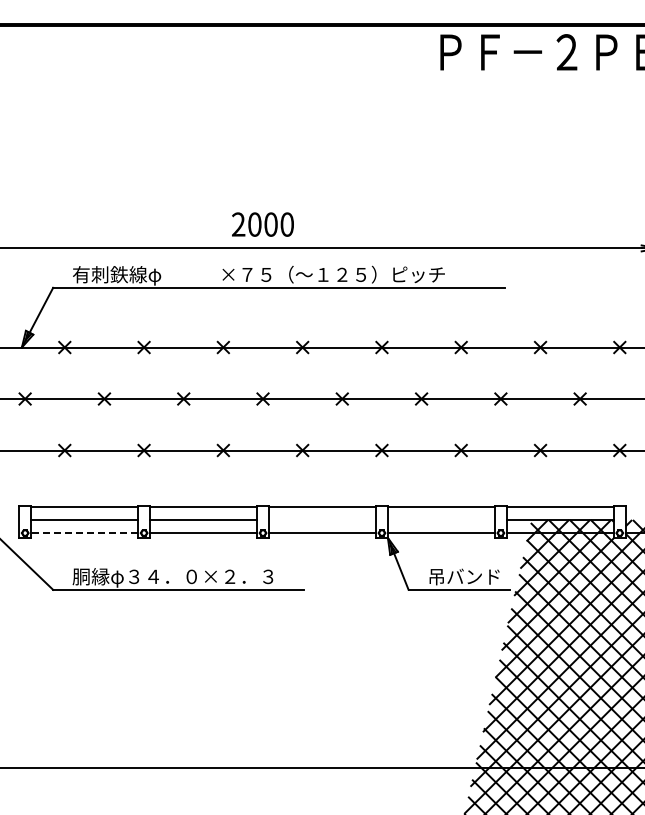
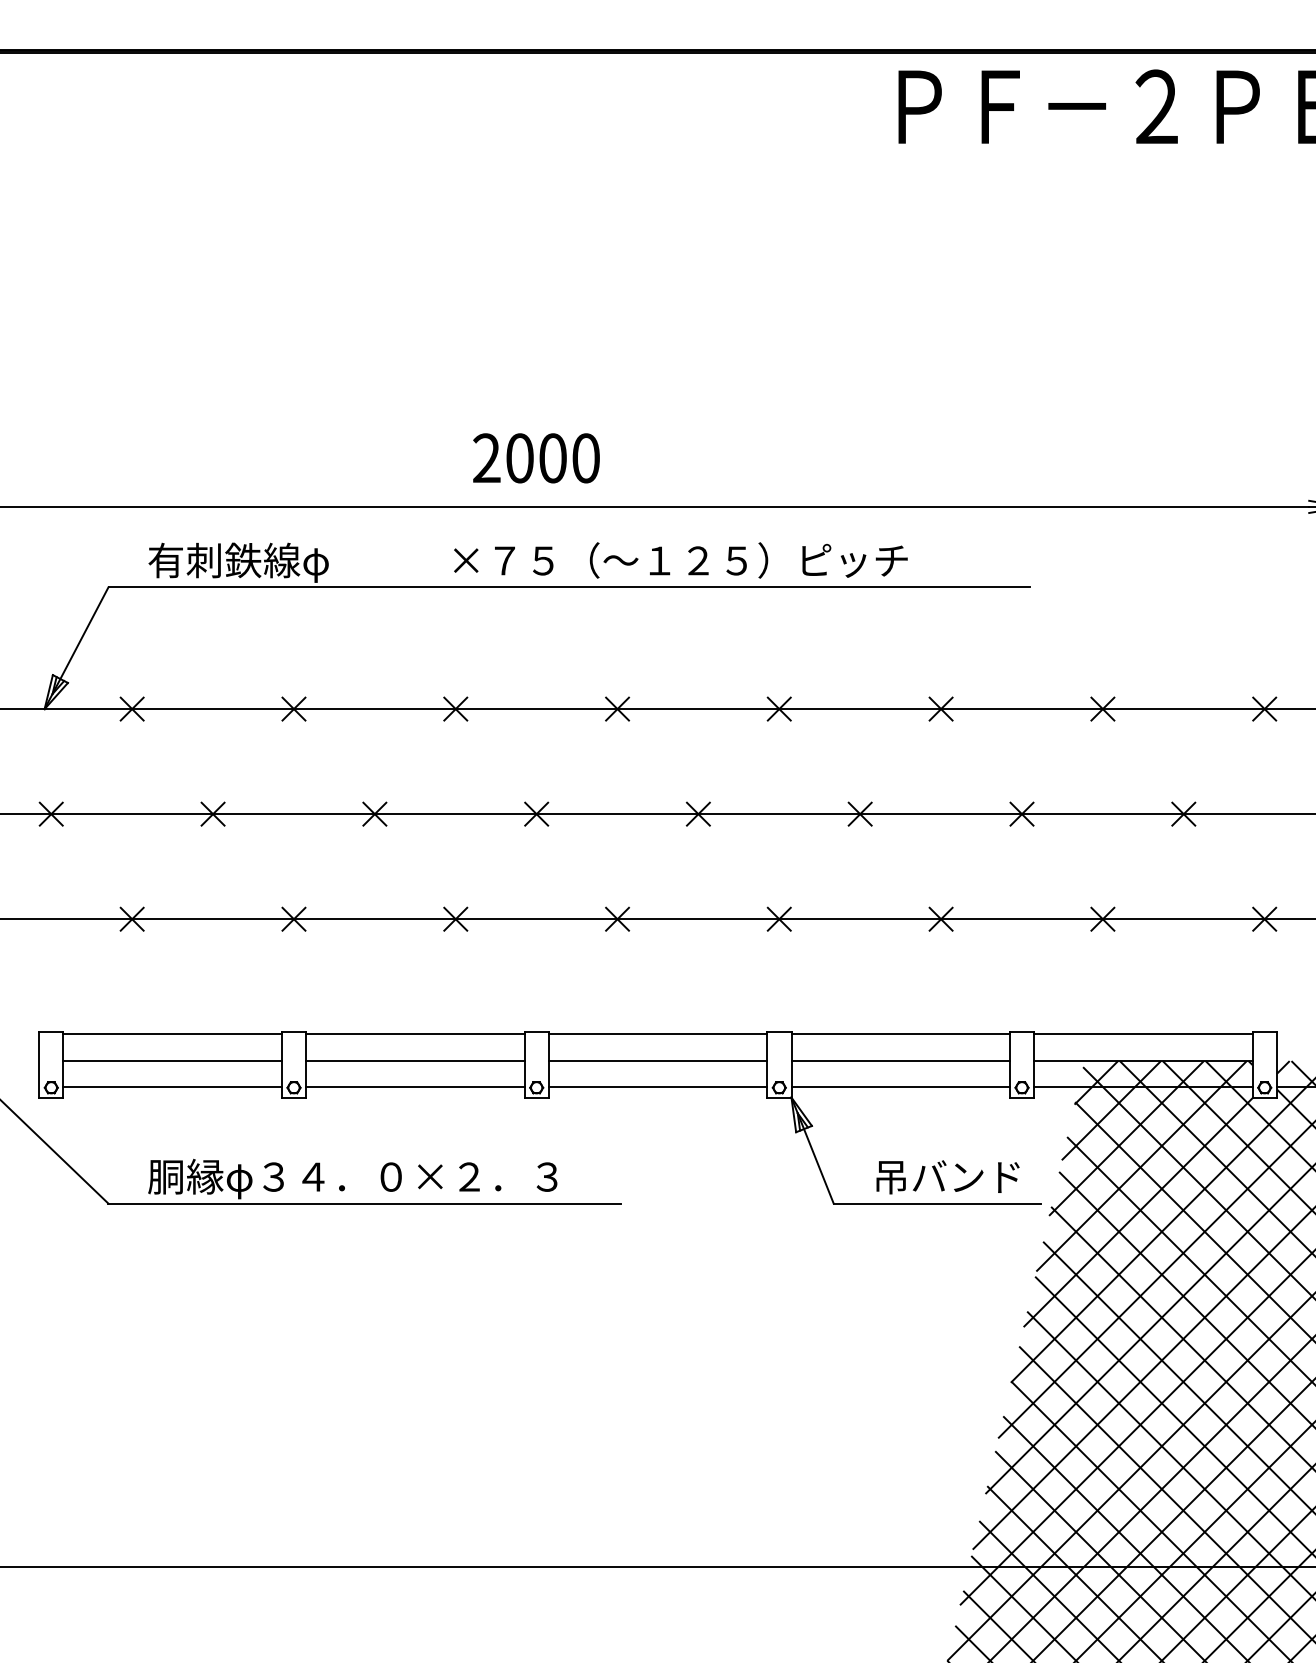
line: (322, 520) -> (658, 1062), added
line: (440, 520) -> (898, 1062), added
line: (84, 532) -> (172, 1086), dashed -> solid

